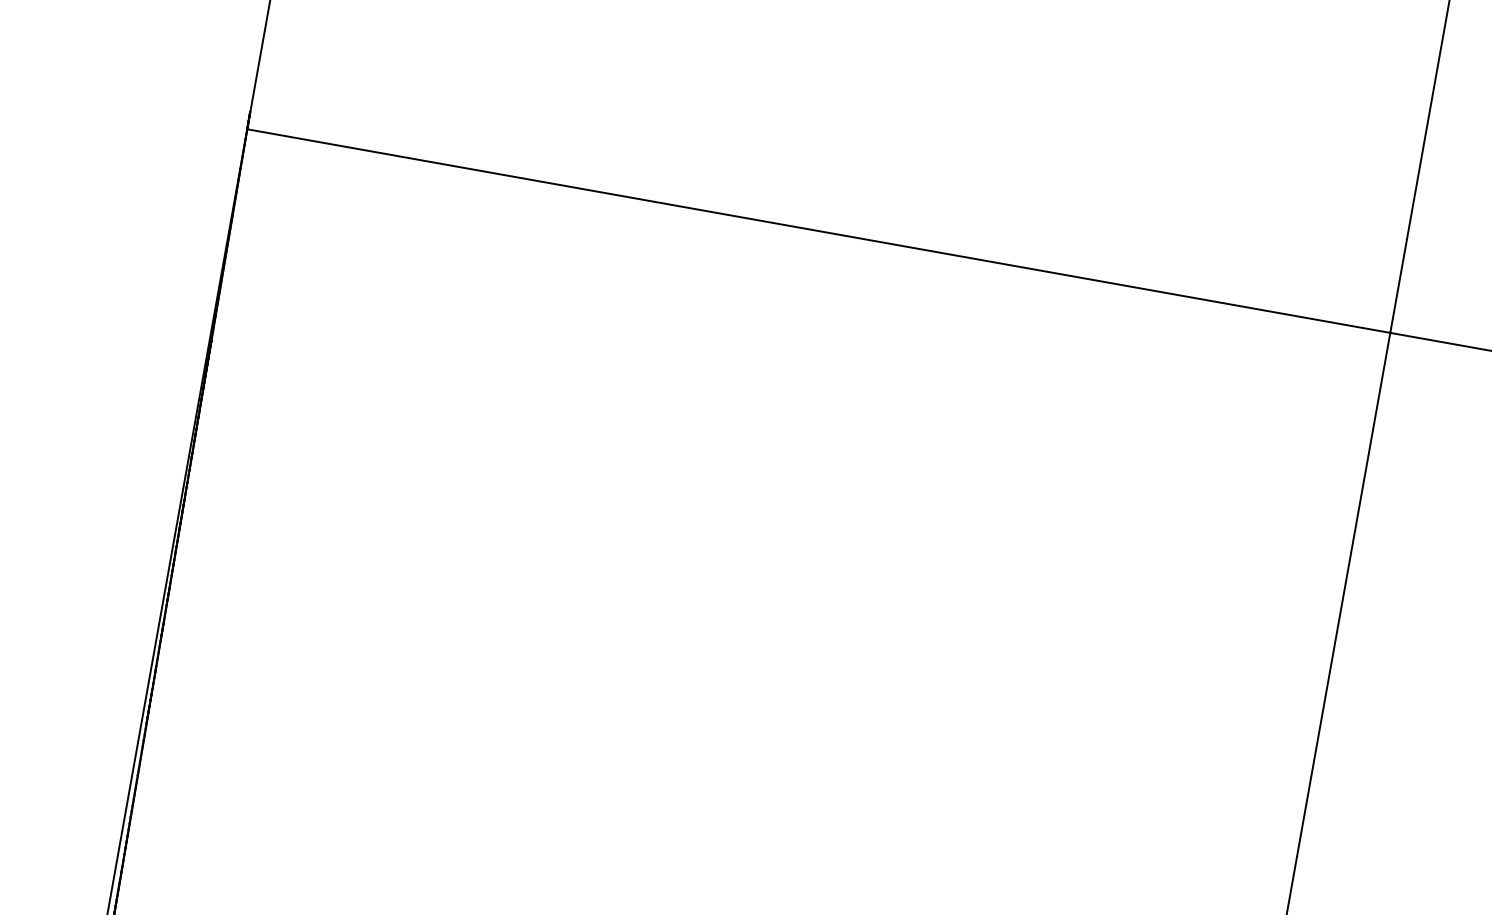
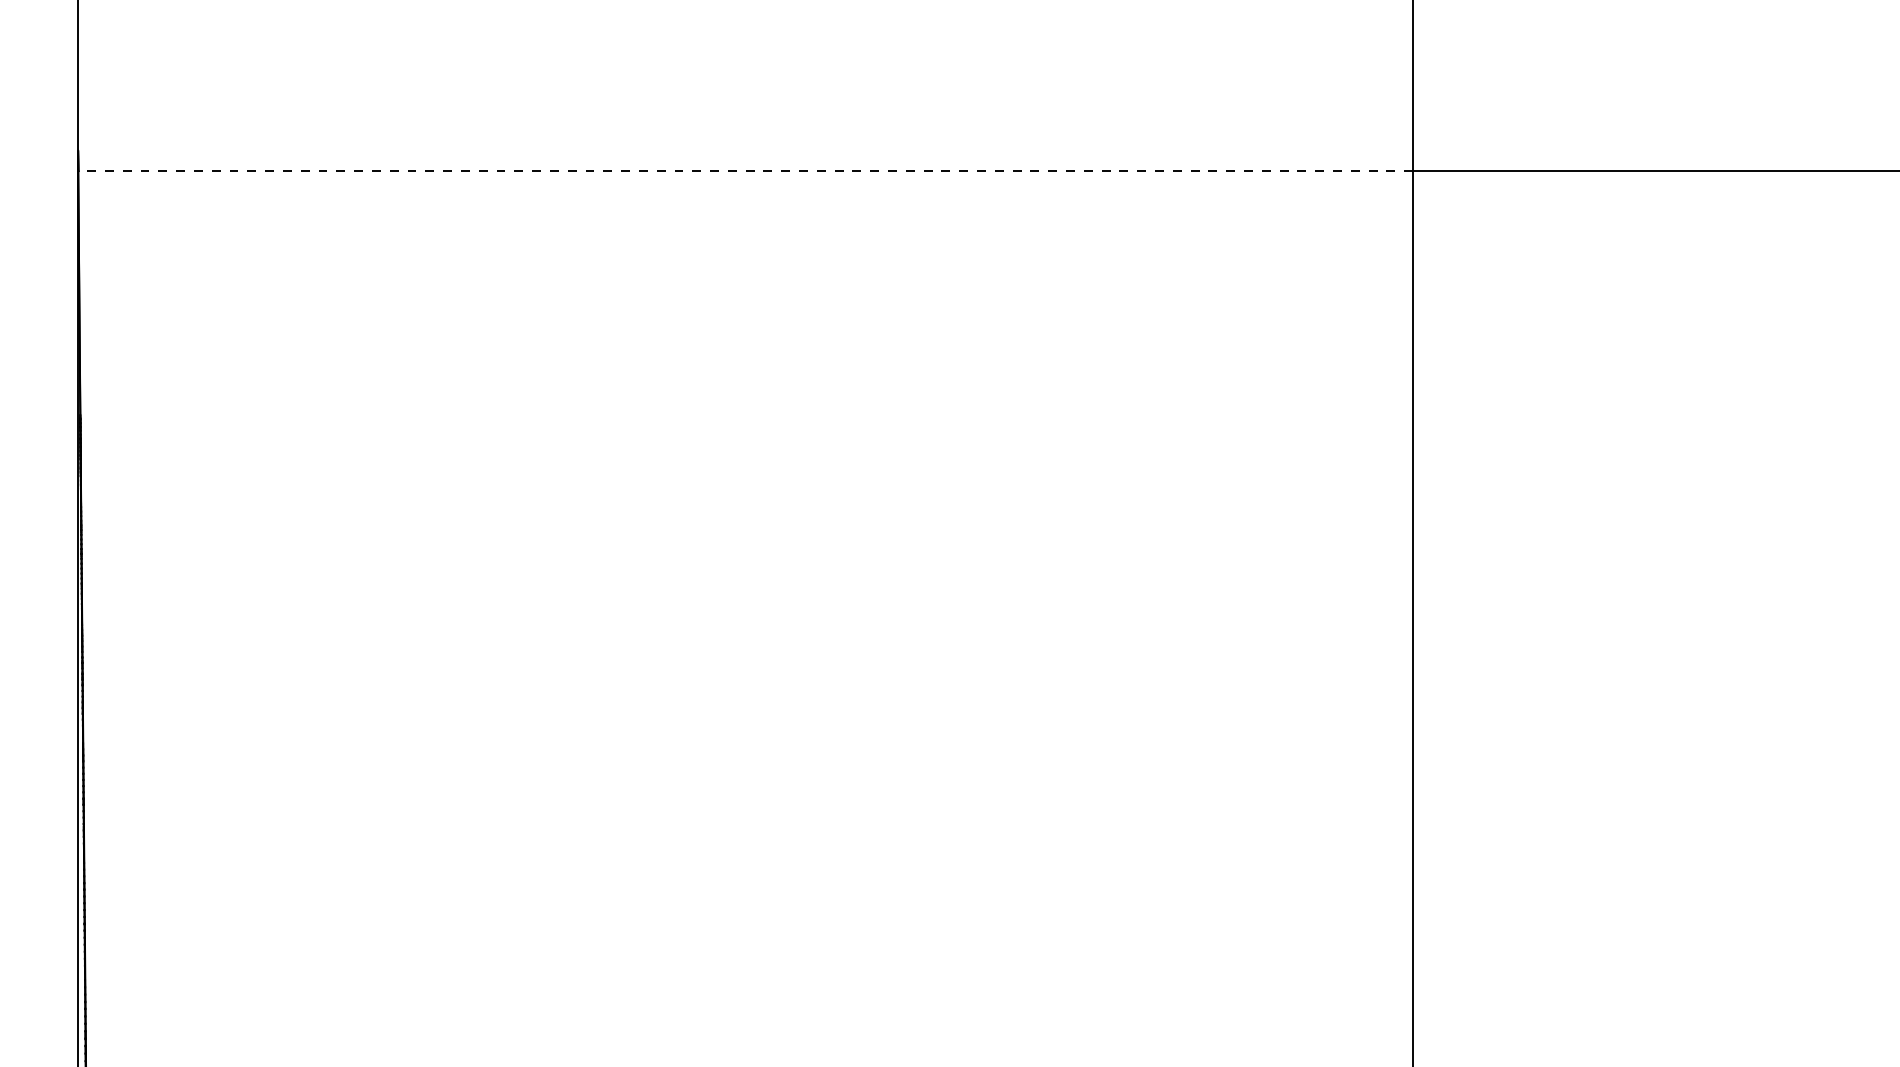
line: (818, 231) -> (745, 171), solid -> dashed

